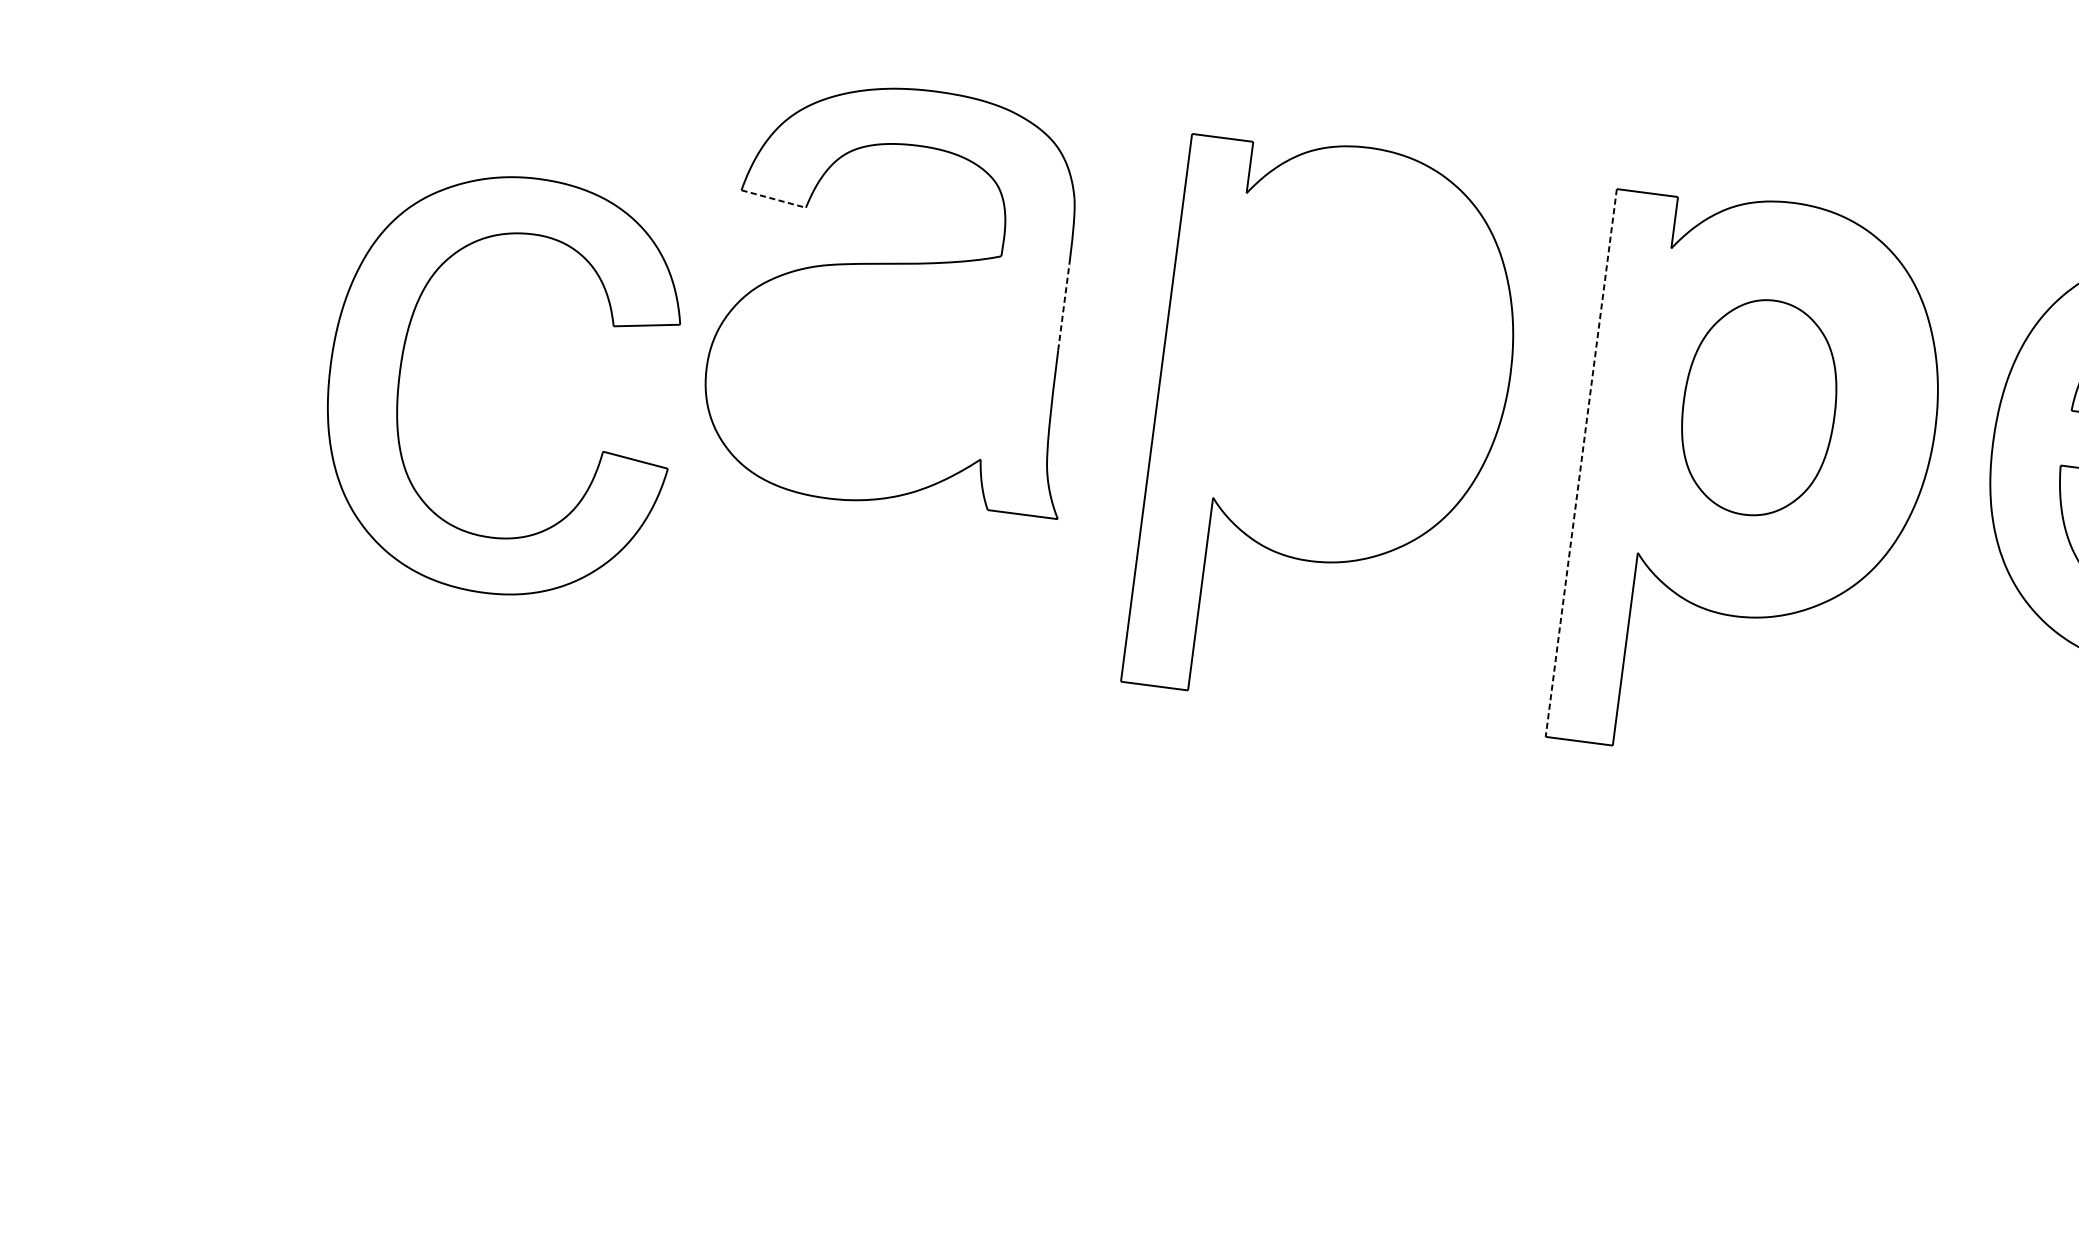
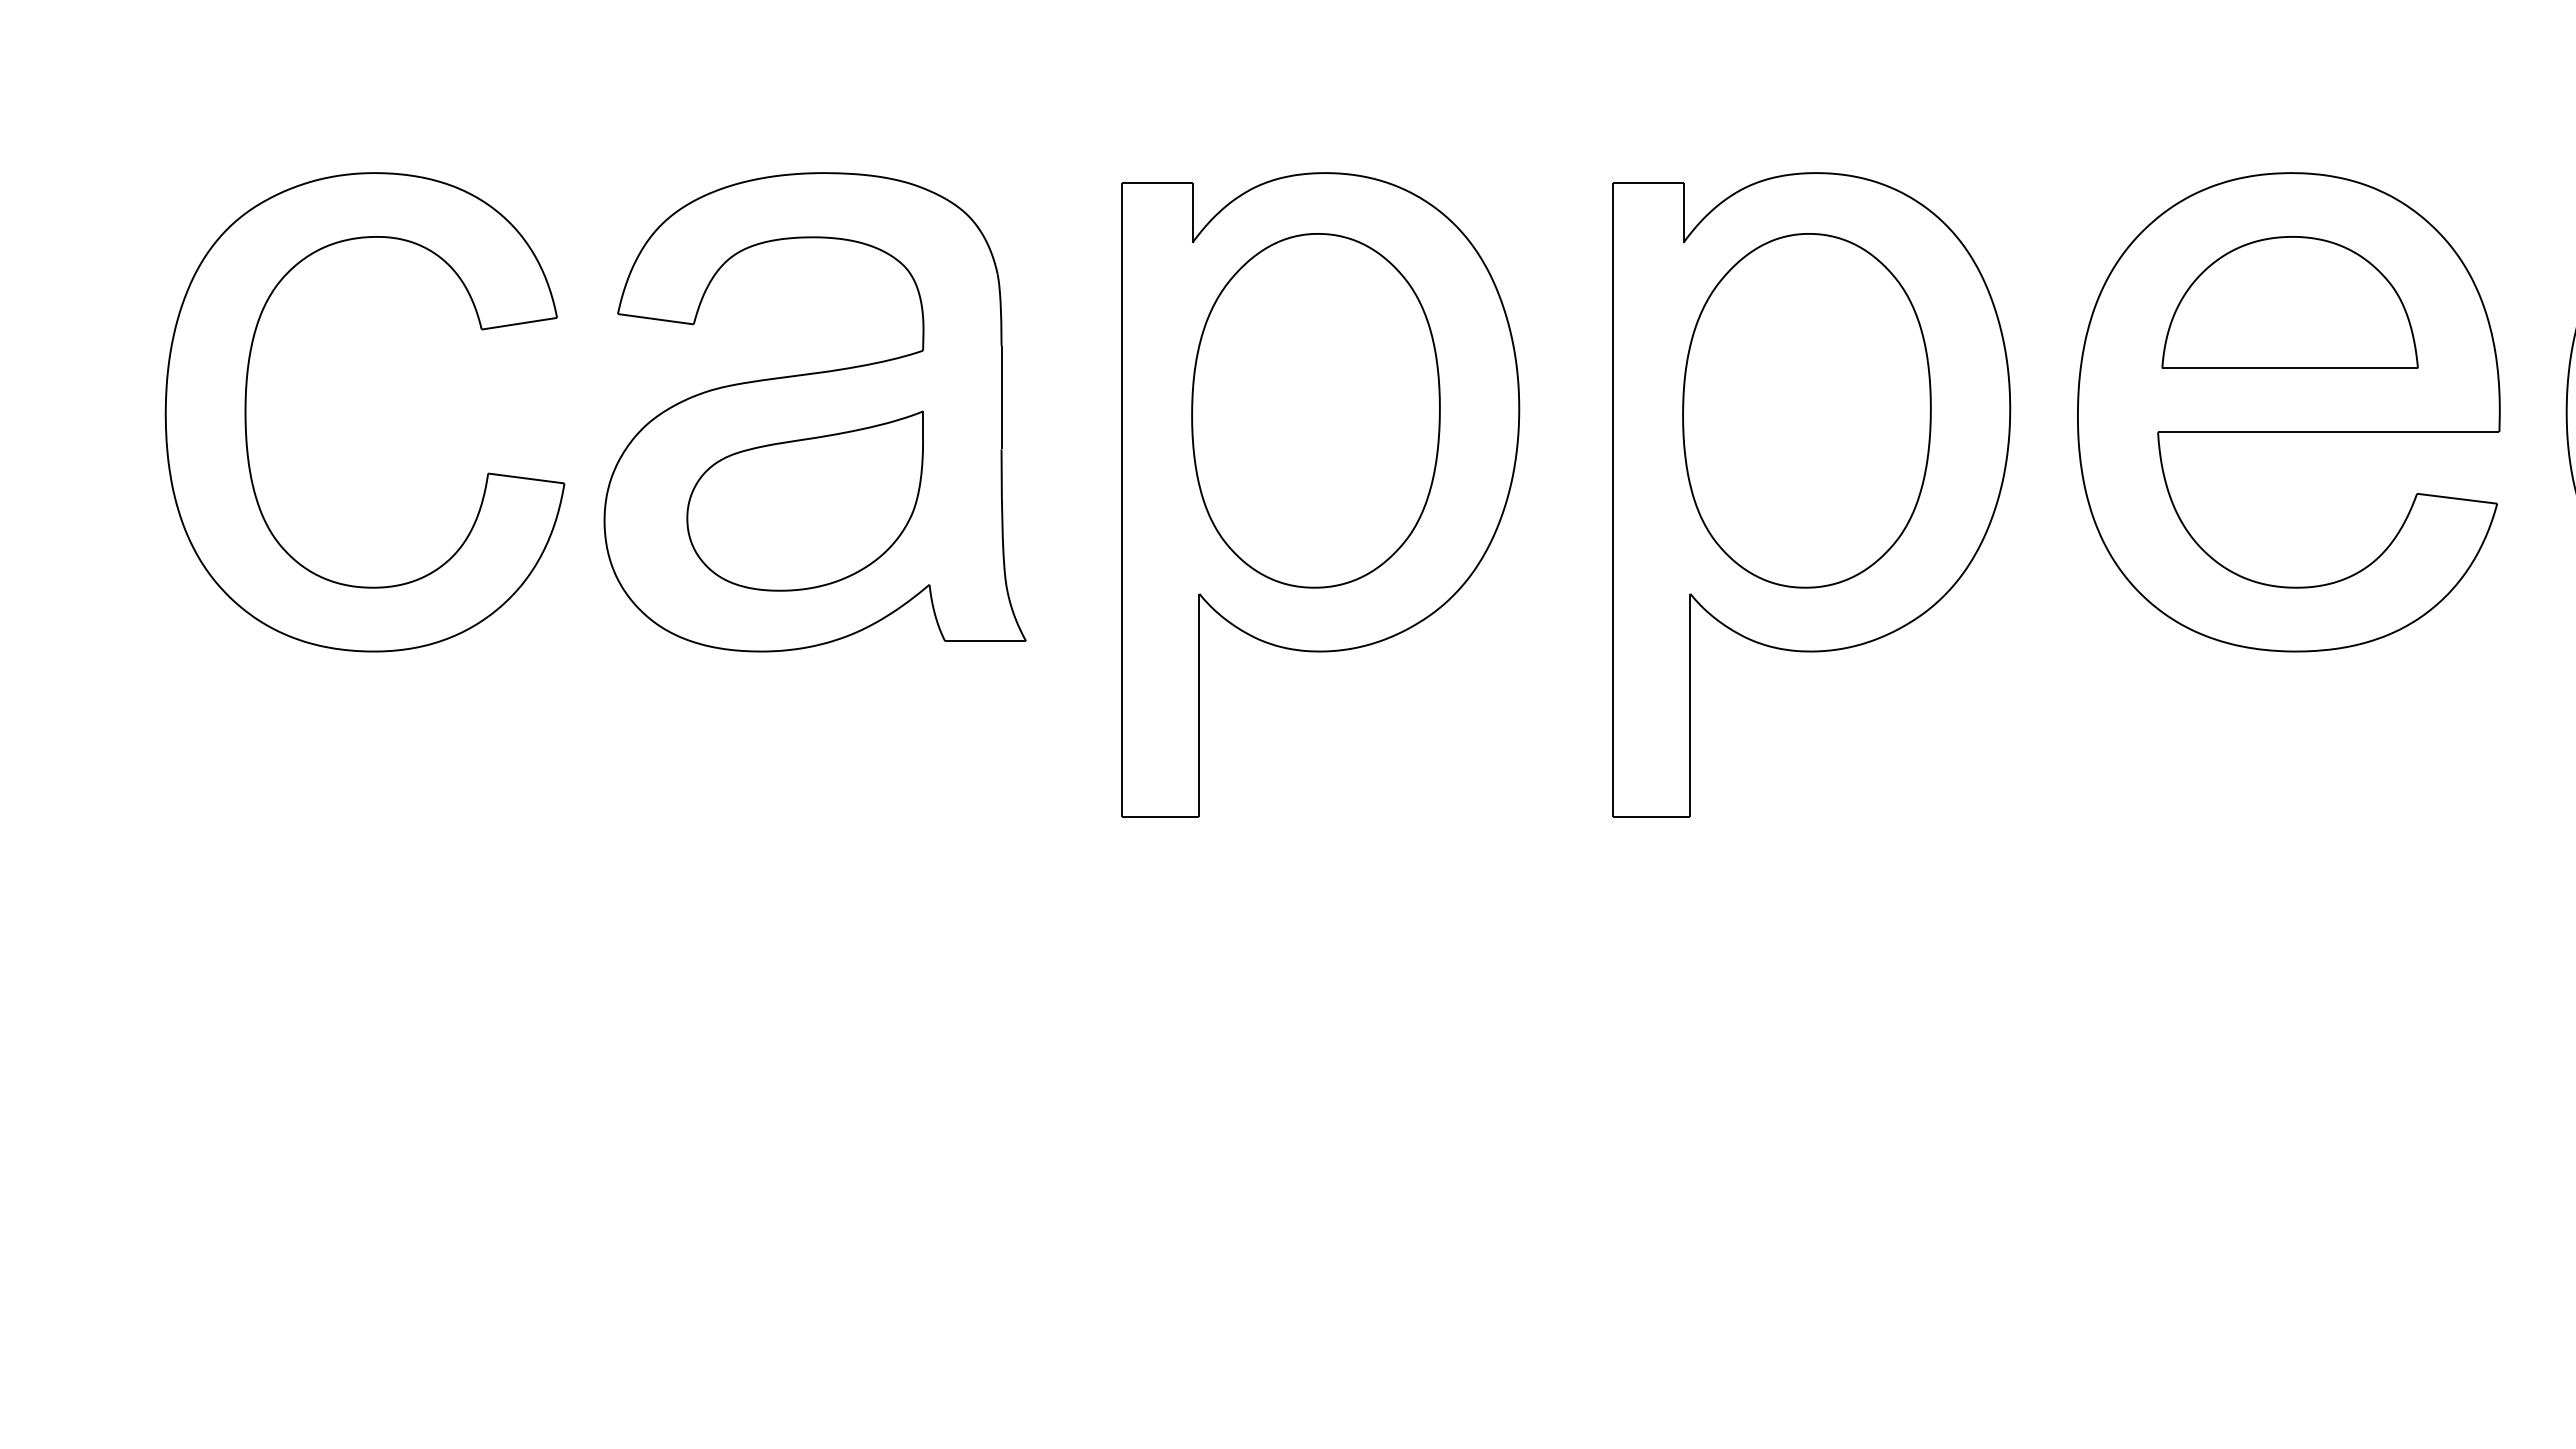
line: (774, 199) -> (656, 319), dashed -> solid
line: (1063, 305) -> (1001, 397), dashed -> solid
part: (1334, 352) -> (1315, 410), added
part: (400, 371) -> (246, 412), moved
part: (881, 372) -> (804, 500), added
part: (1758, 407) -> (1806, 410), size x1.43
line: (1580, 463) -> (1612, 500), dashed -> solid

